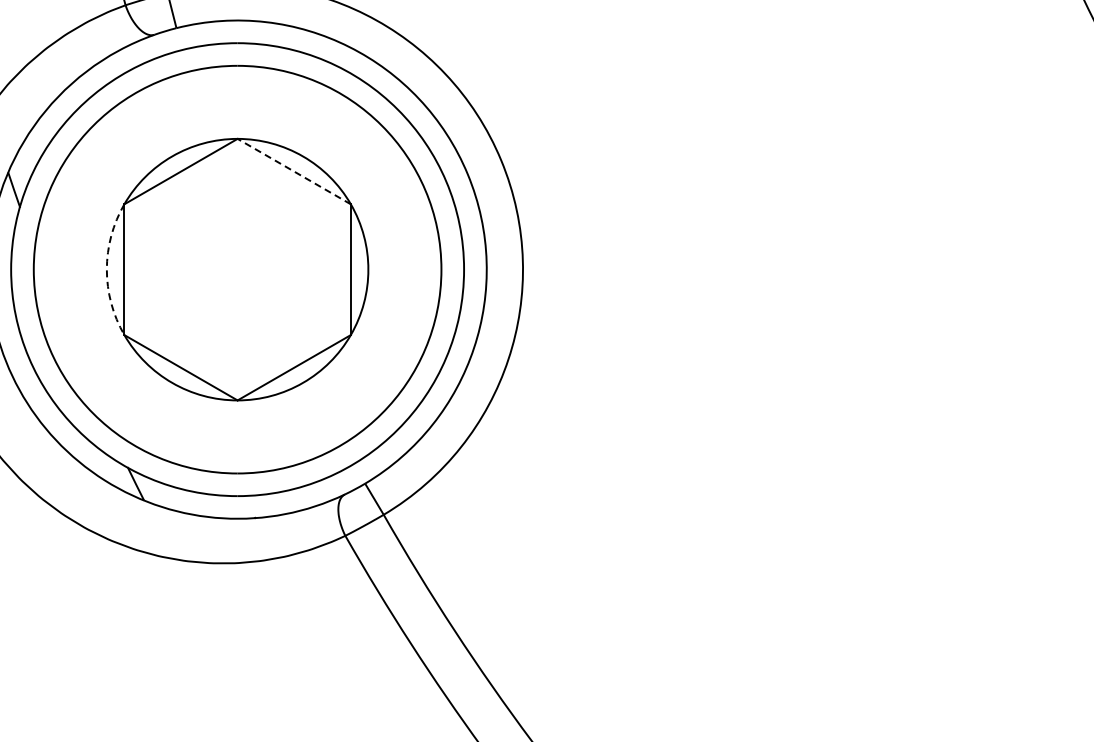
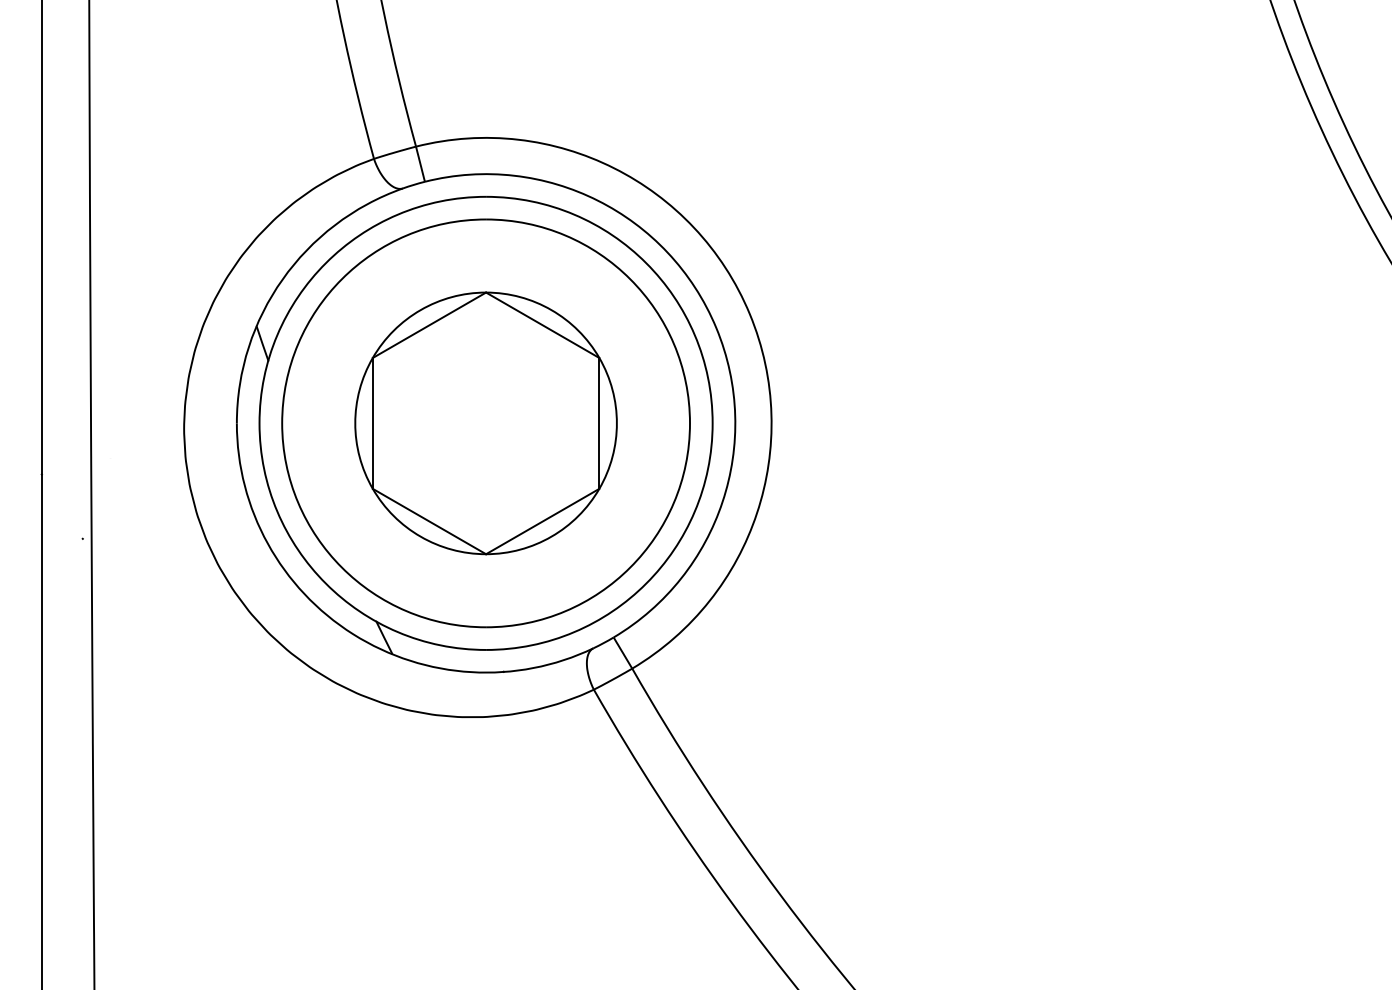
line: (294, 171) -> (542, 325), dashed -> solid
arc: (107, 269) -> (355, 423), dashed -> solid

